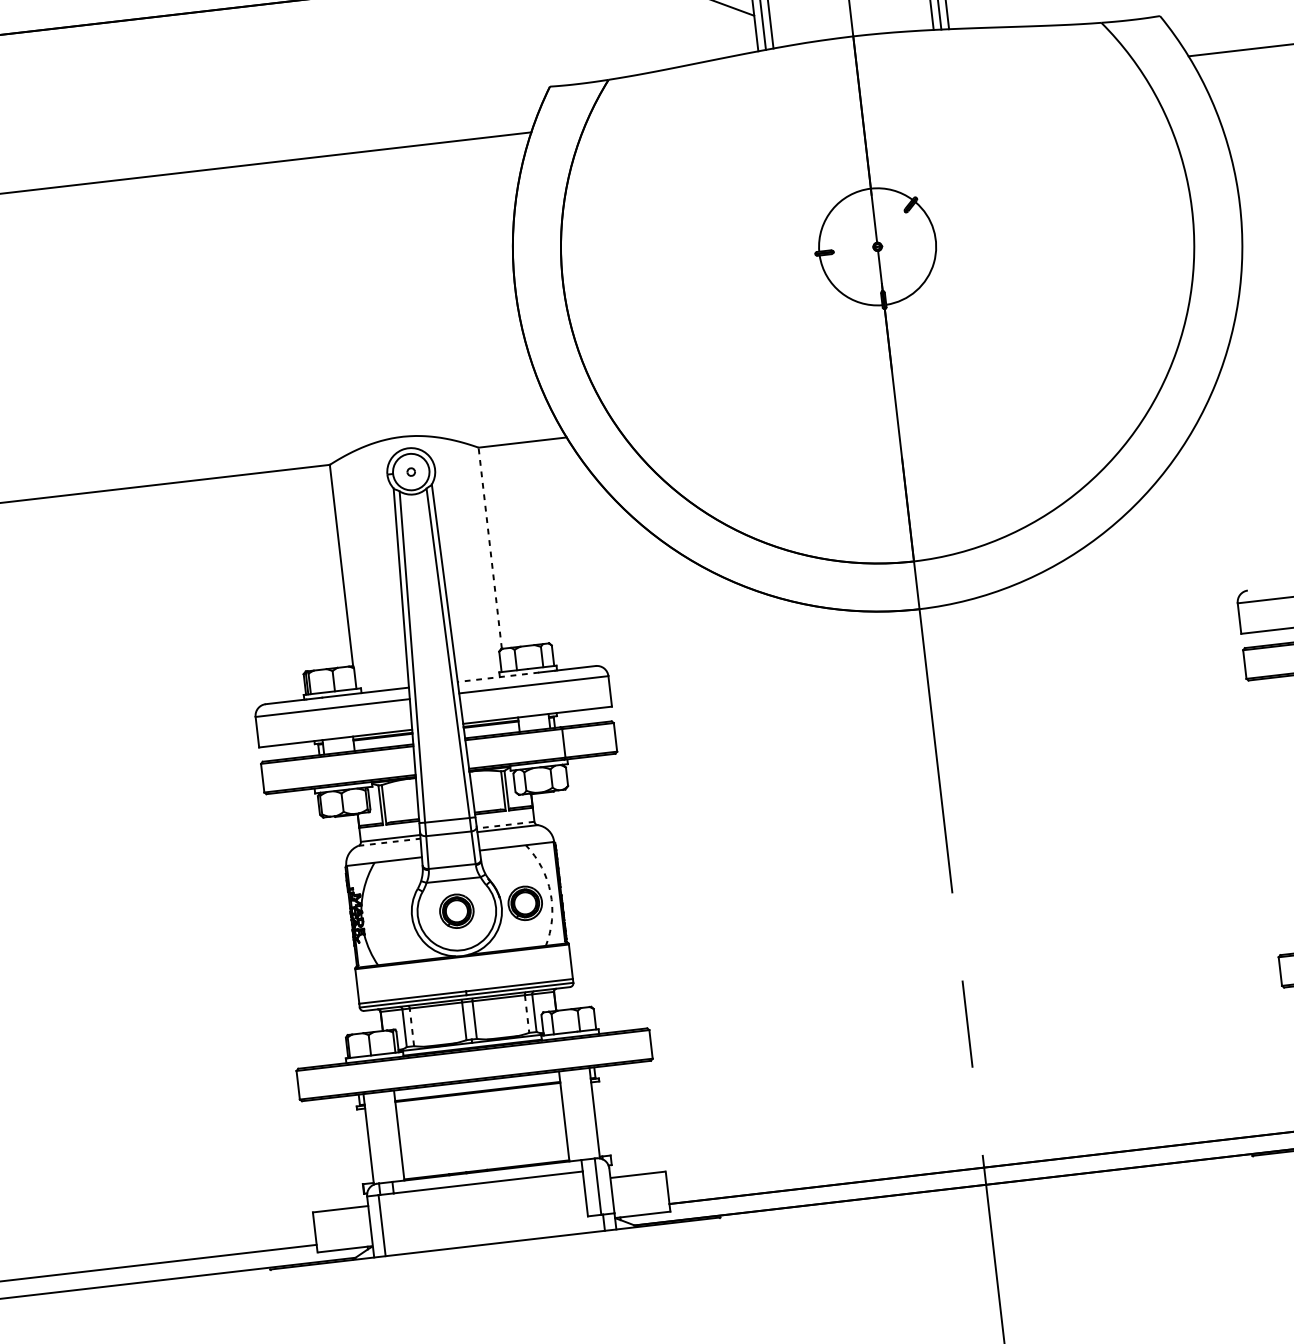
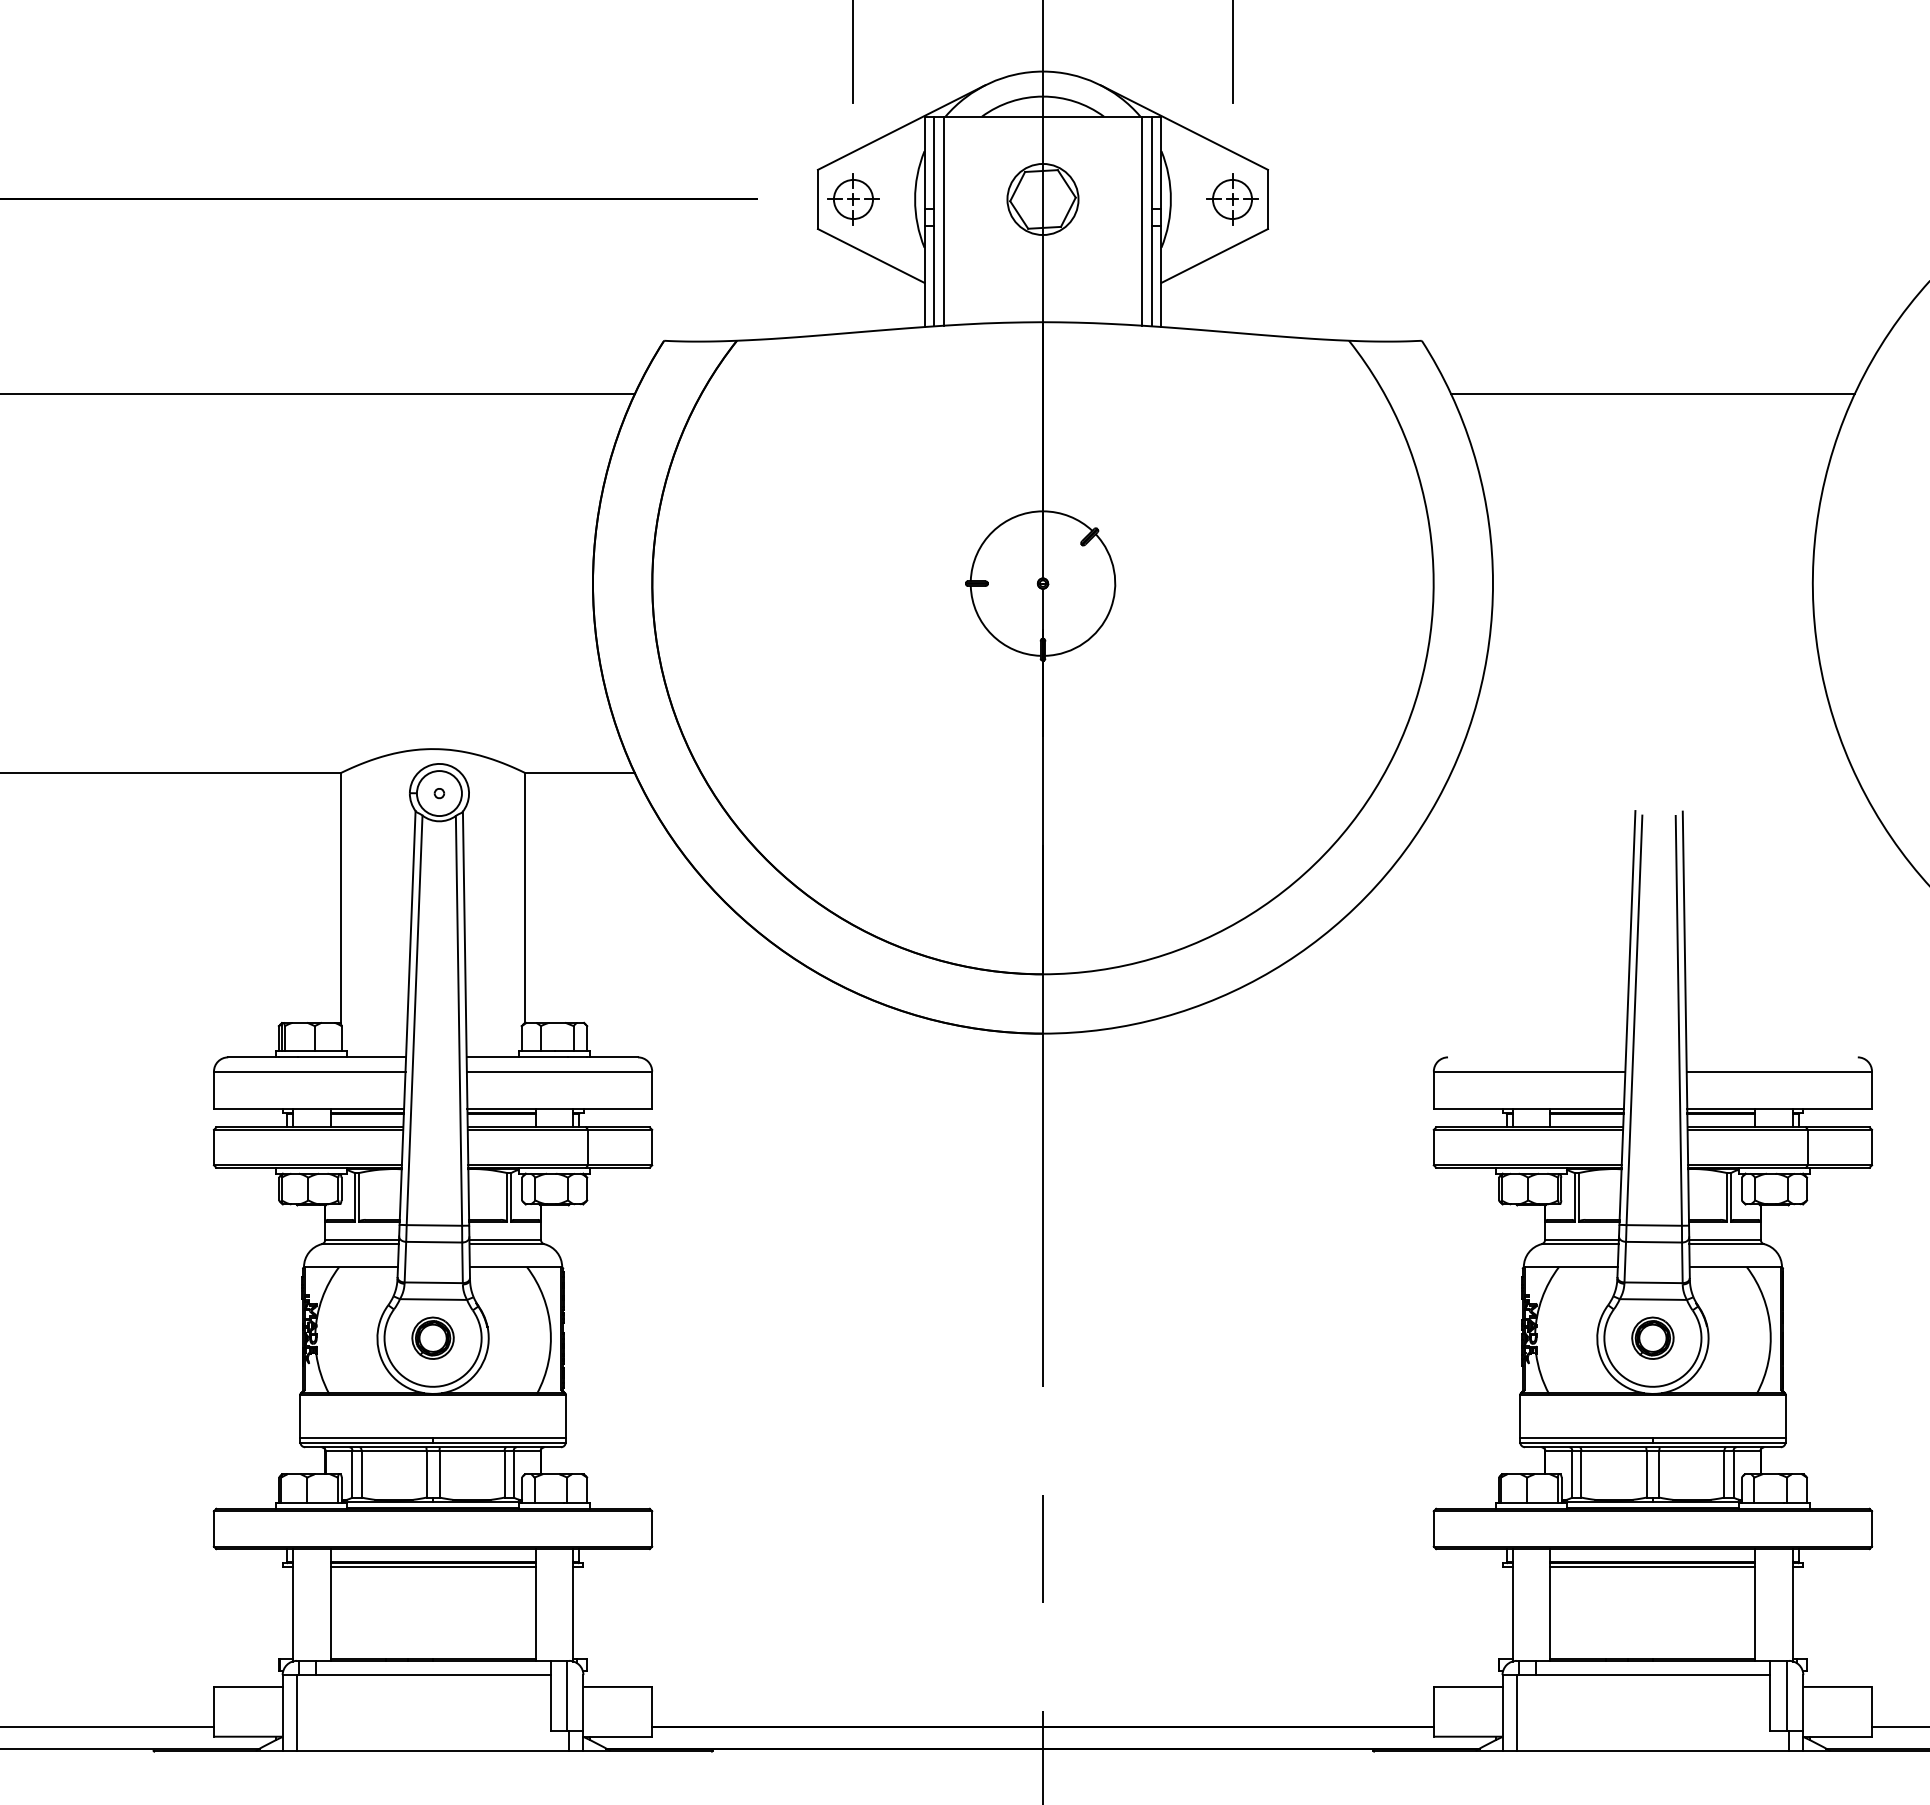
line: (490, 548) -> (525, 898), dashed -> solid
line: (498, 677) -> (517, 1057), dashed -> solid
line: (505, 825) -> (505, 1239), dashed -> solid
line: (389, 842) -> (360, 1244), dashed -> solid
arc: (550, 893) -> (550, 1329), dashed -> solid
part: (524, 902) -> (517, 1337), removed
line: (527, 1014) -> (504, 1474), dashed -> solid
line: (411, 1026) -> (361, 1473), dashed -> solid
line: (477, 1095) -> (432, 1567), added

